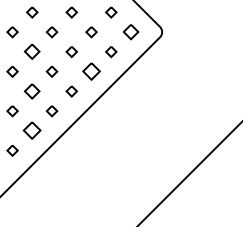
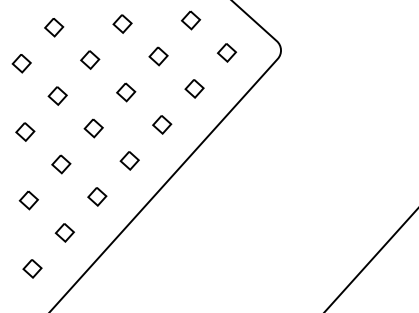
part: (130, 32) -> (226, 53), size x0.71
part: (32, 52) -> (58, 96), size x0.71
part: (91, 71) -> (162, 124), size x0.62
part: (32, 91) -> (61, 164), size x0.71
part: (32, 131) -> (65, 233), size x0.62

